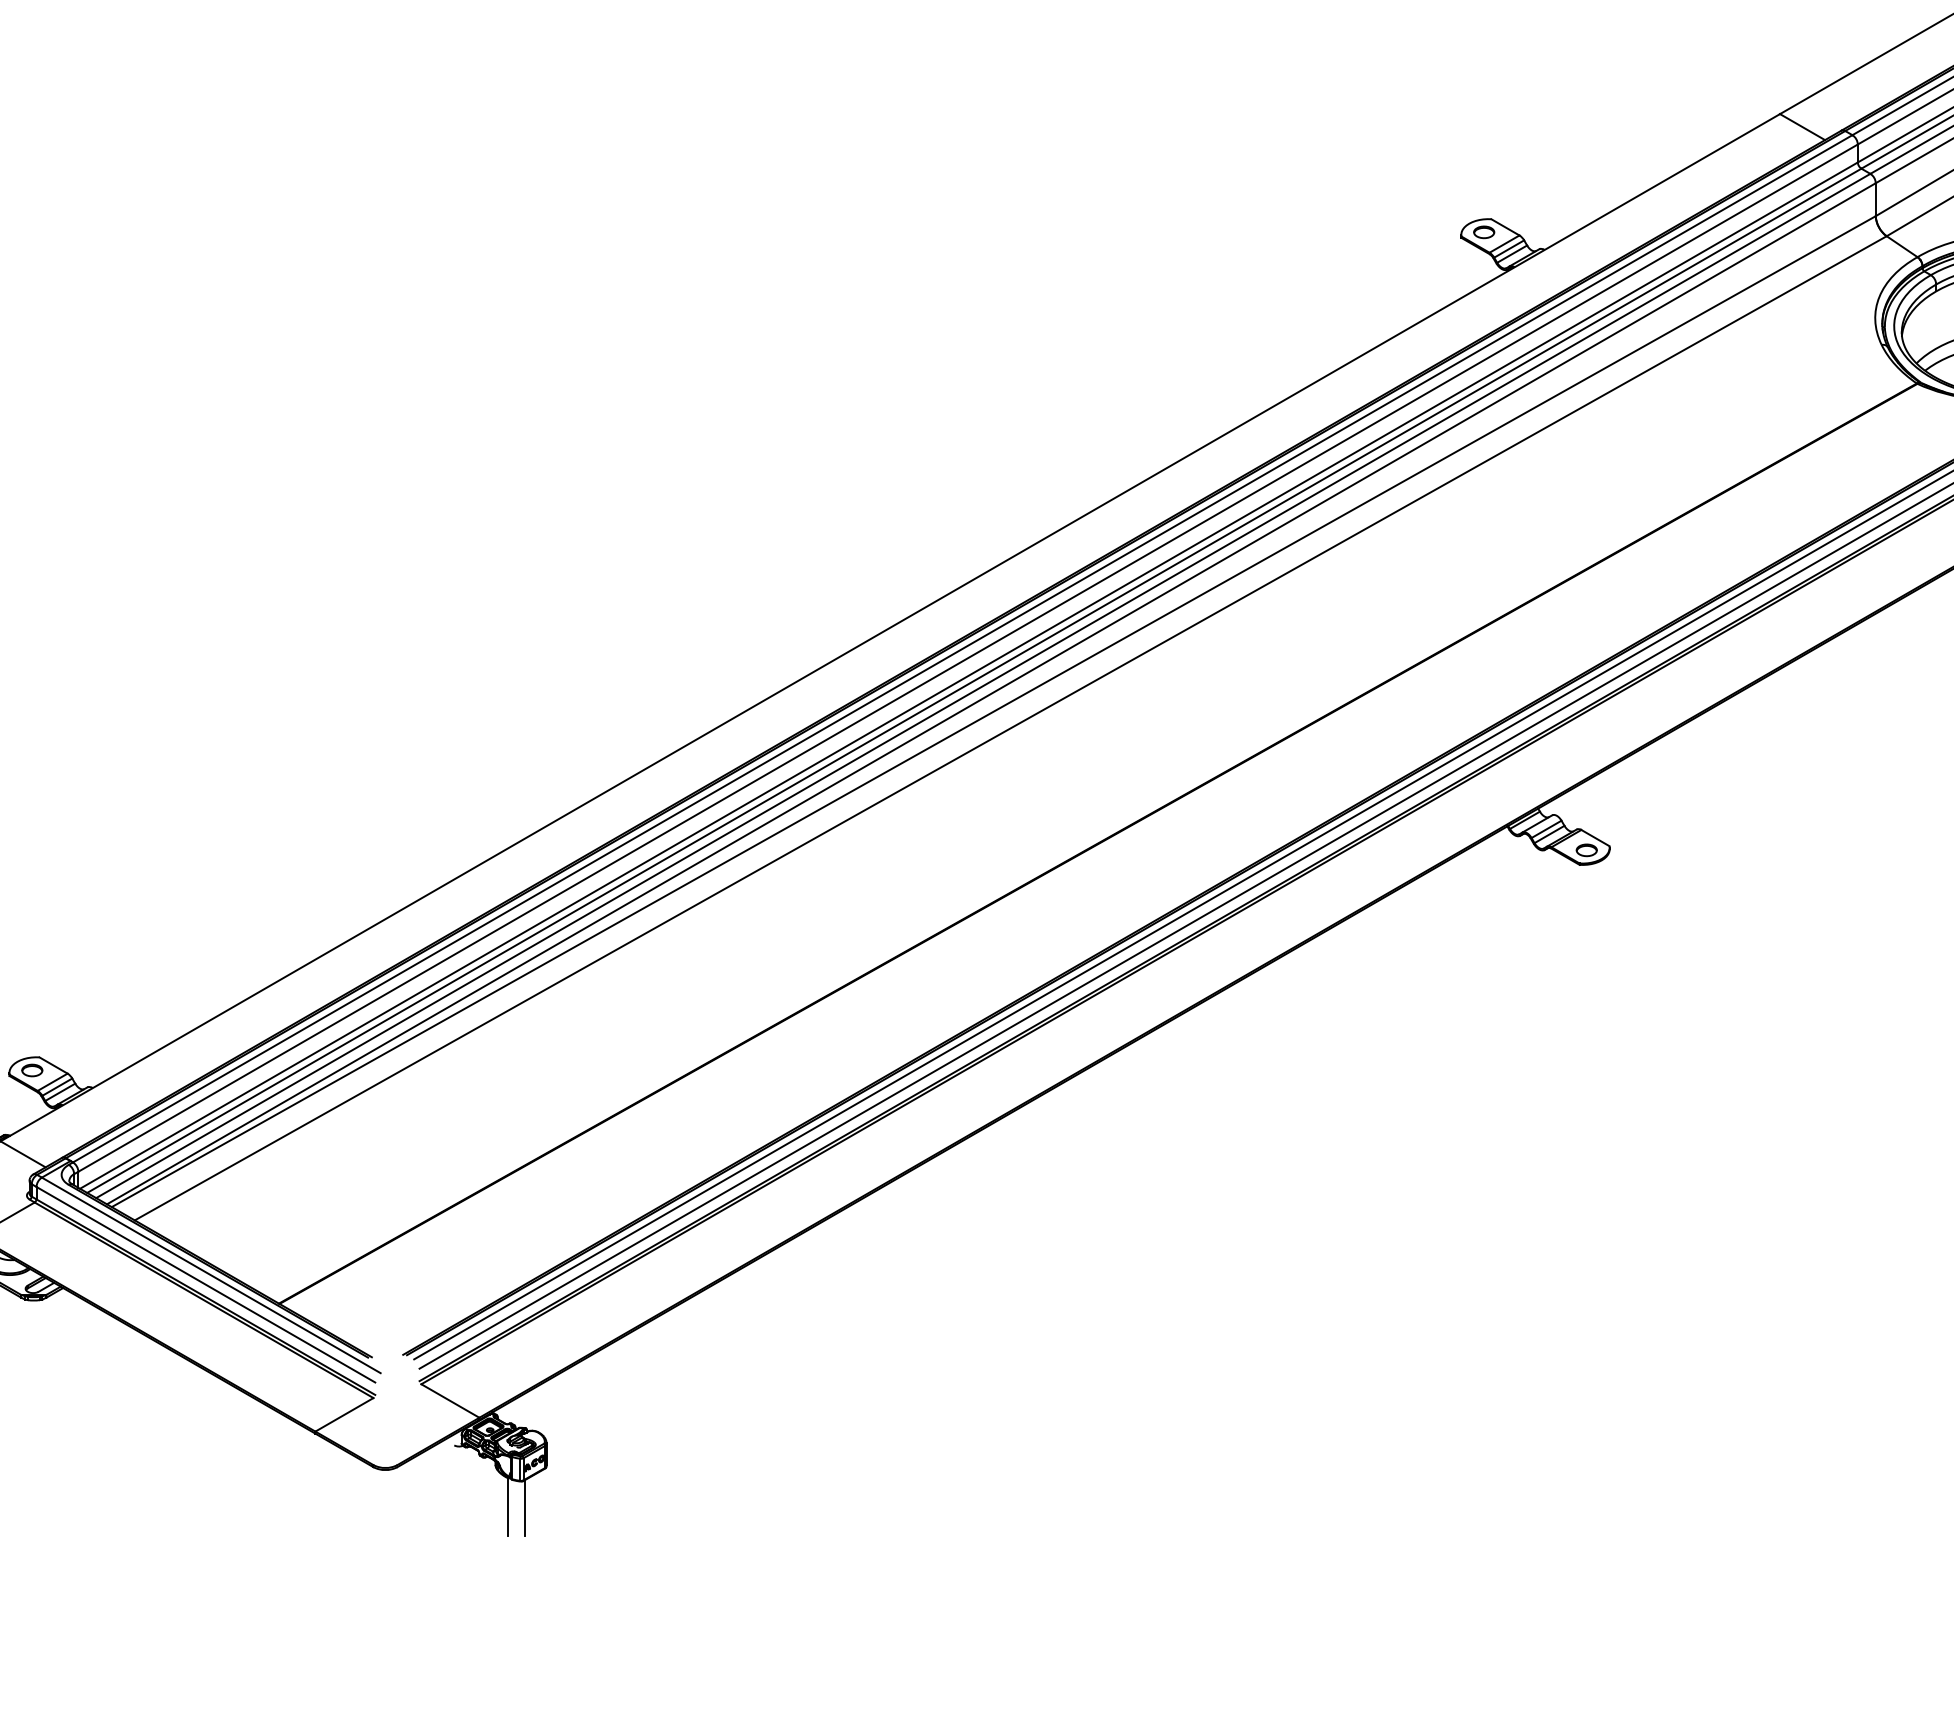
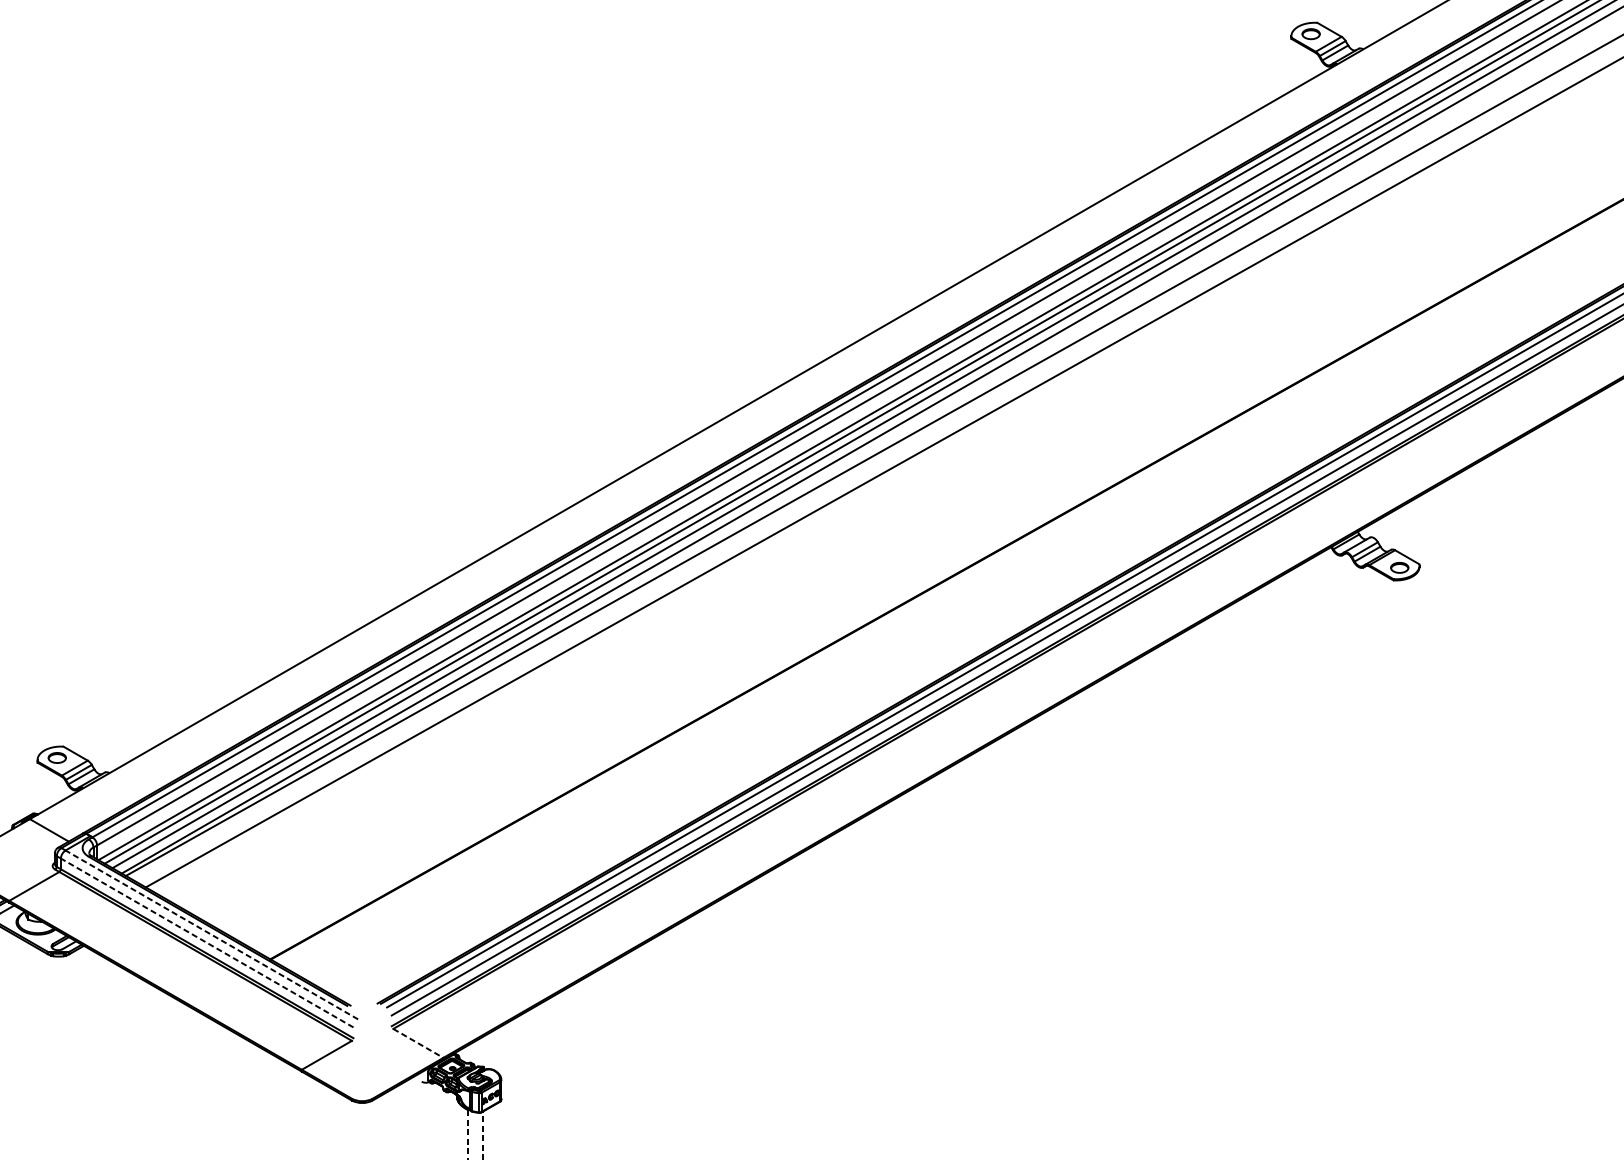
line: (211, 1275) -> (212, 935), solid -> dashed
line: (205, 1284) -> (206, 942), solid -> dashed
line: (450, 1401) -> (418, 1043), solid -> dashed
line: (508, 1507) -> (468, 1135), solid -> dashed
line: (525, 1507) -> (483, 1135), solid -> dashed

